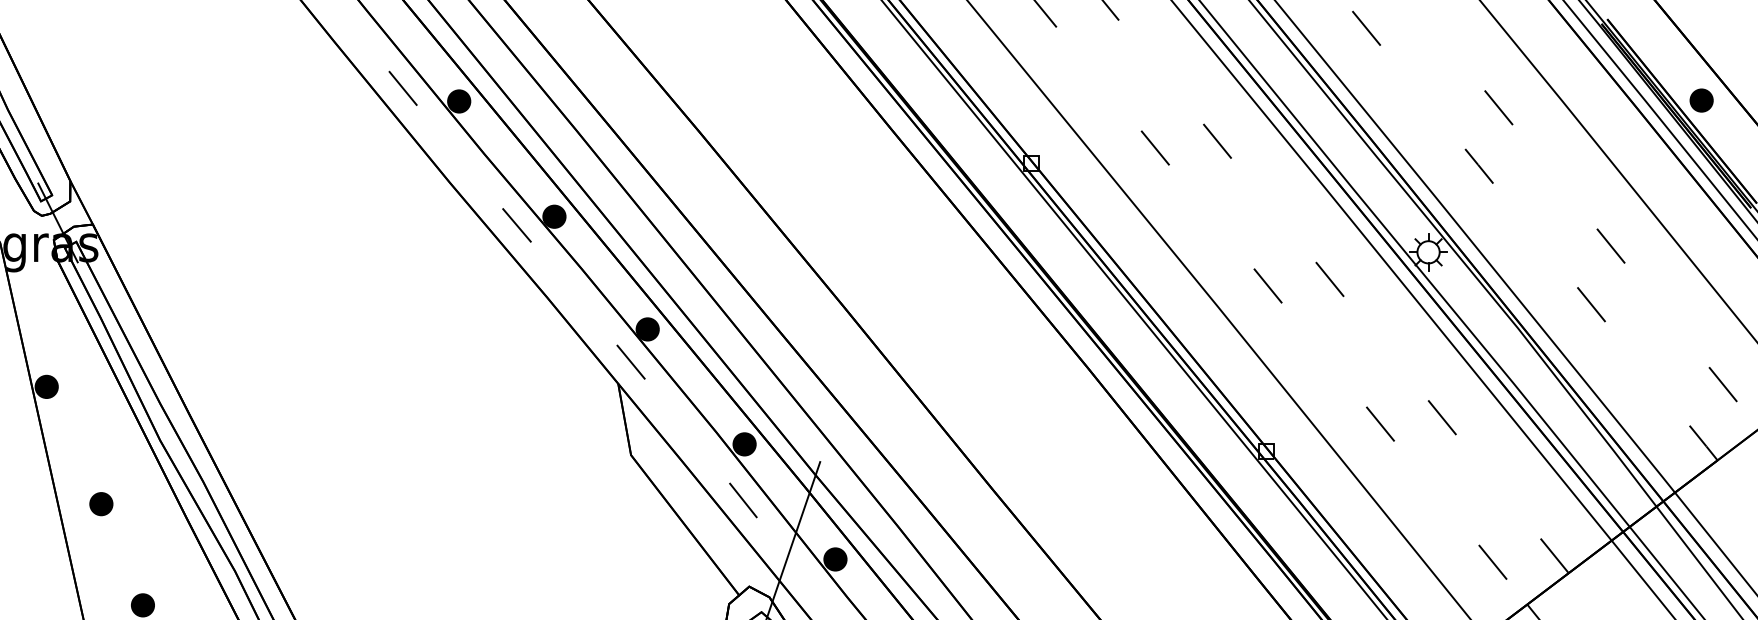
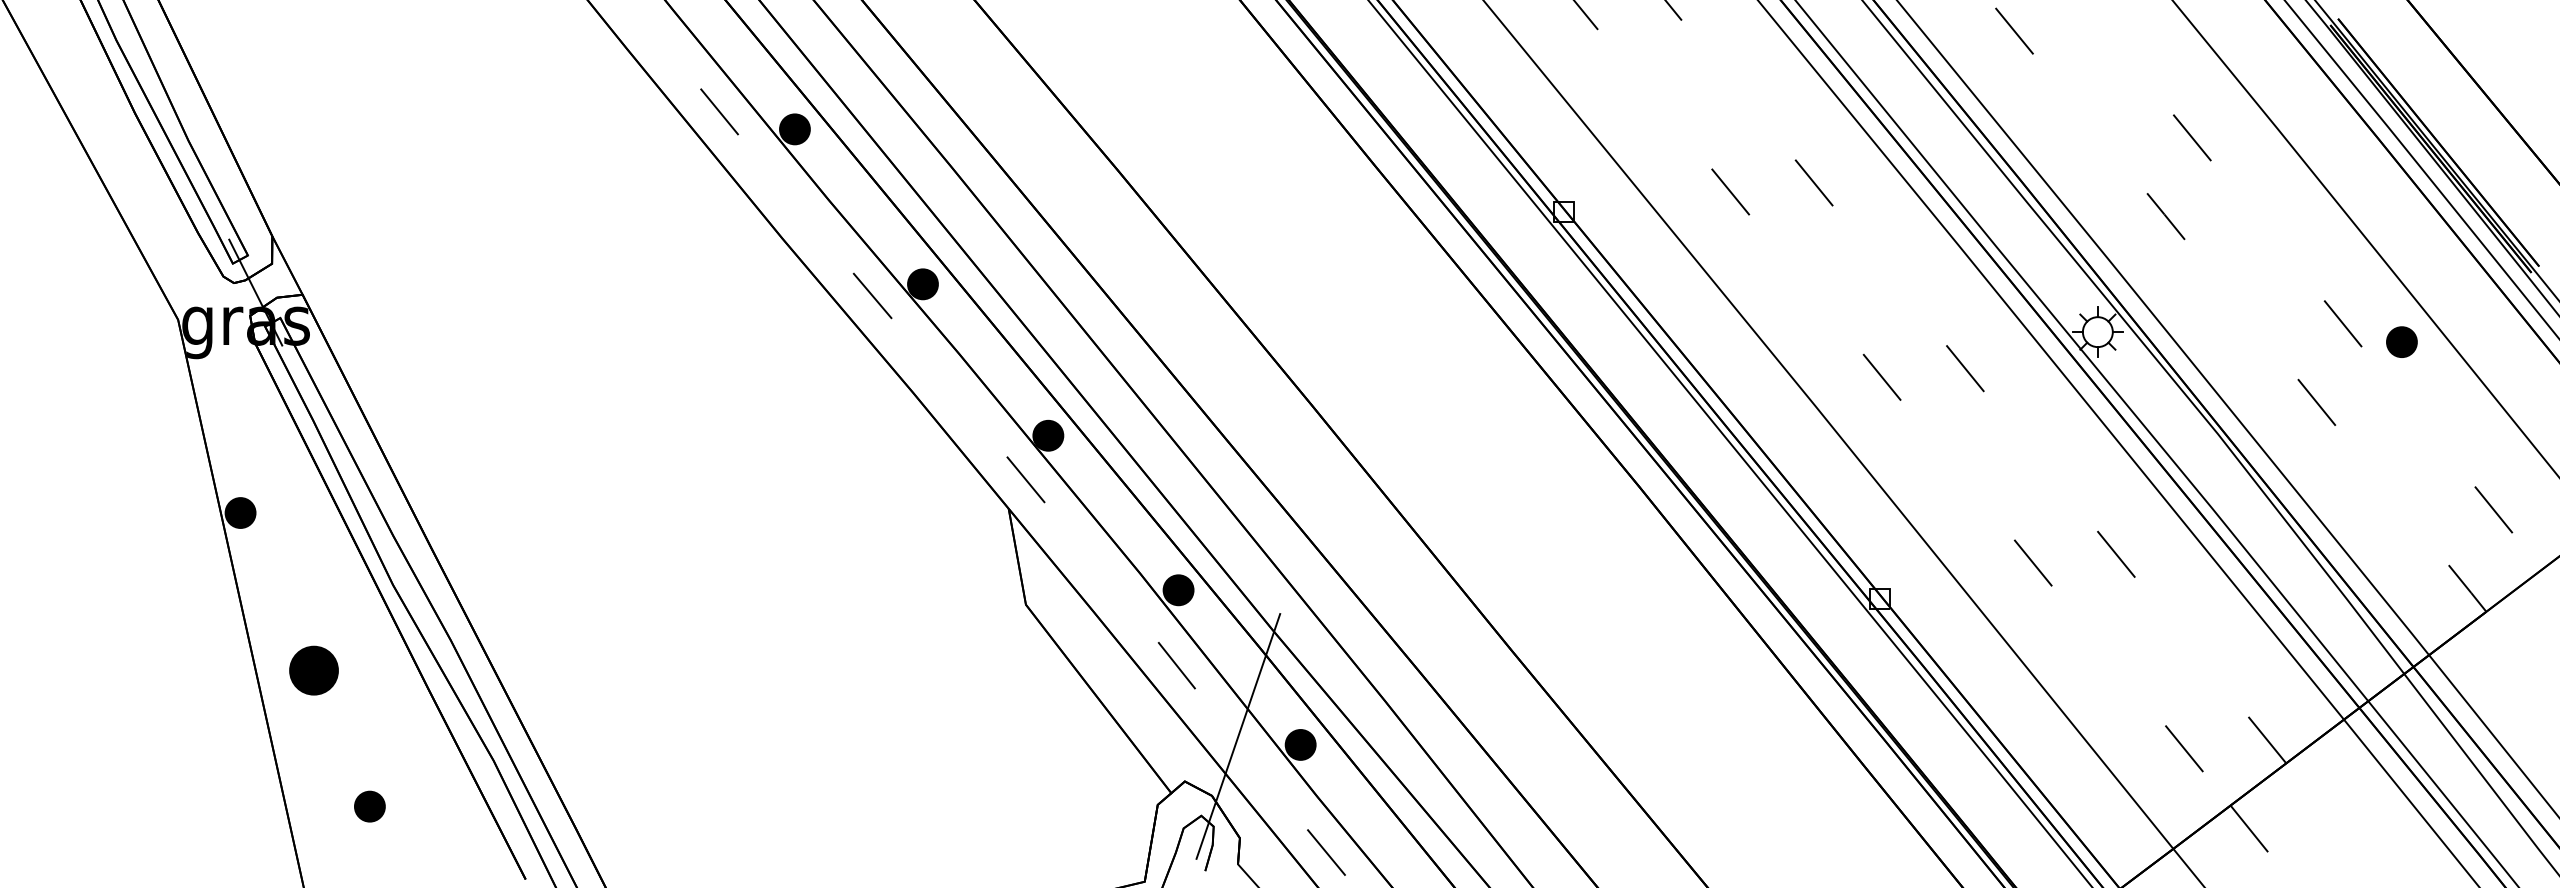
part: (1701, 100) -> (2401, 341), moved
part: (100, 504) -> (313, 670), size x1.6

